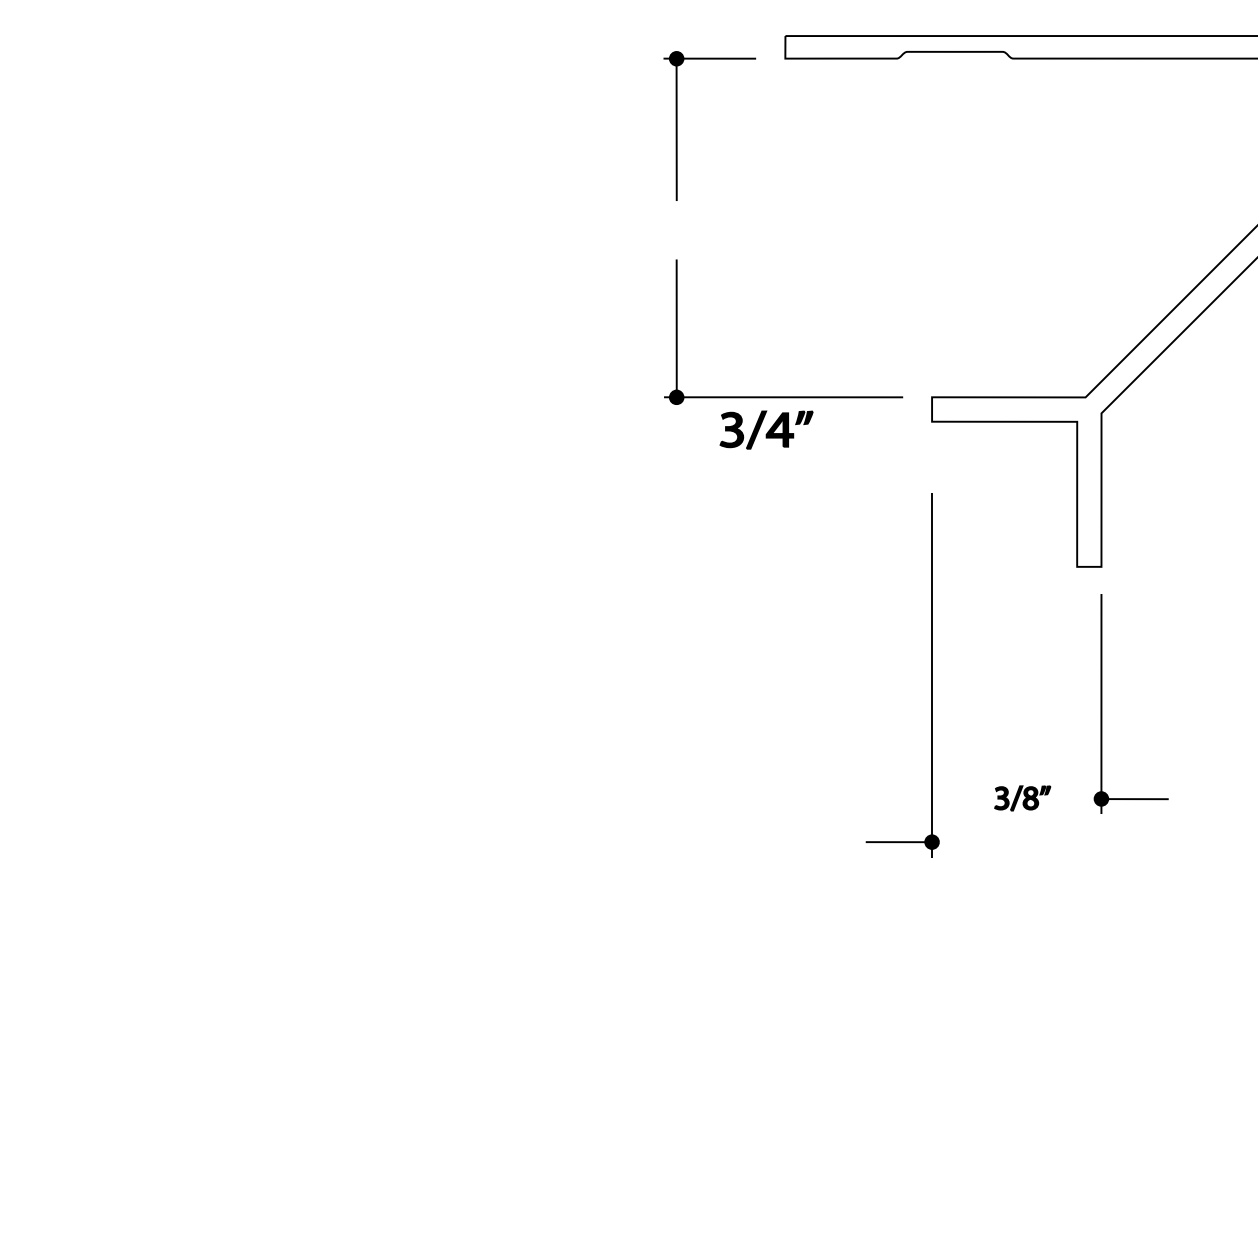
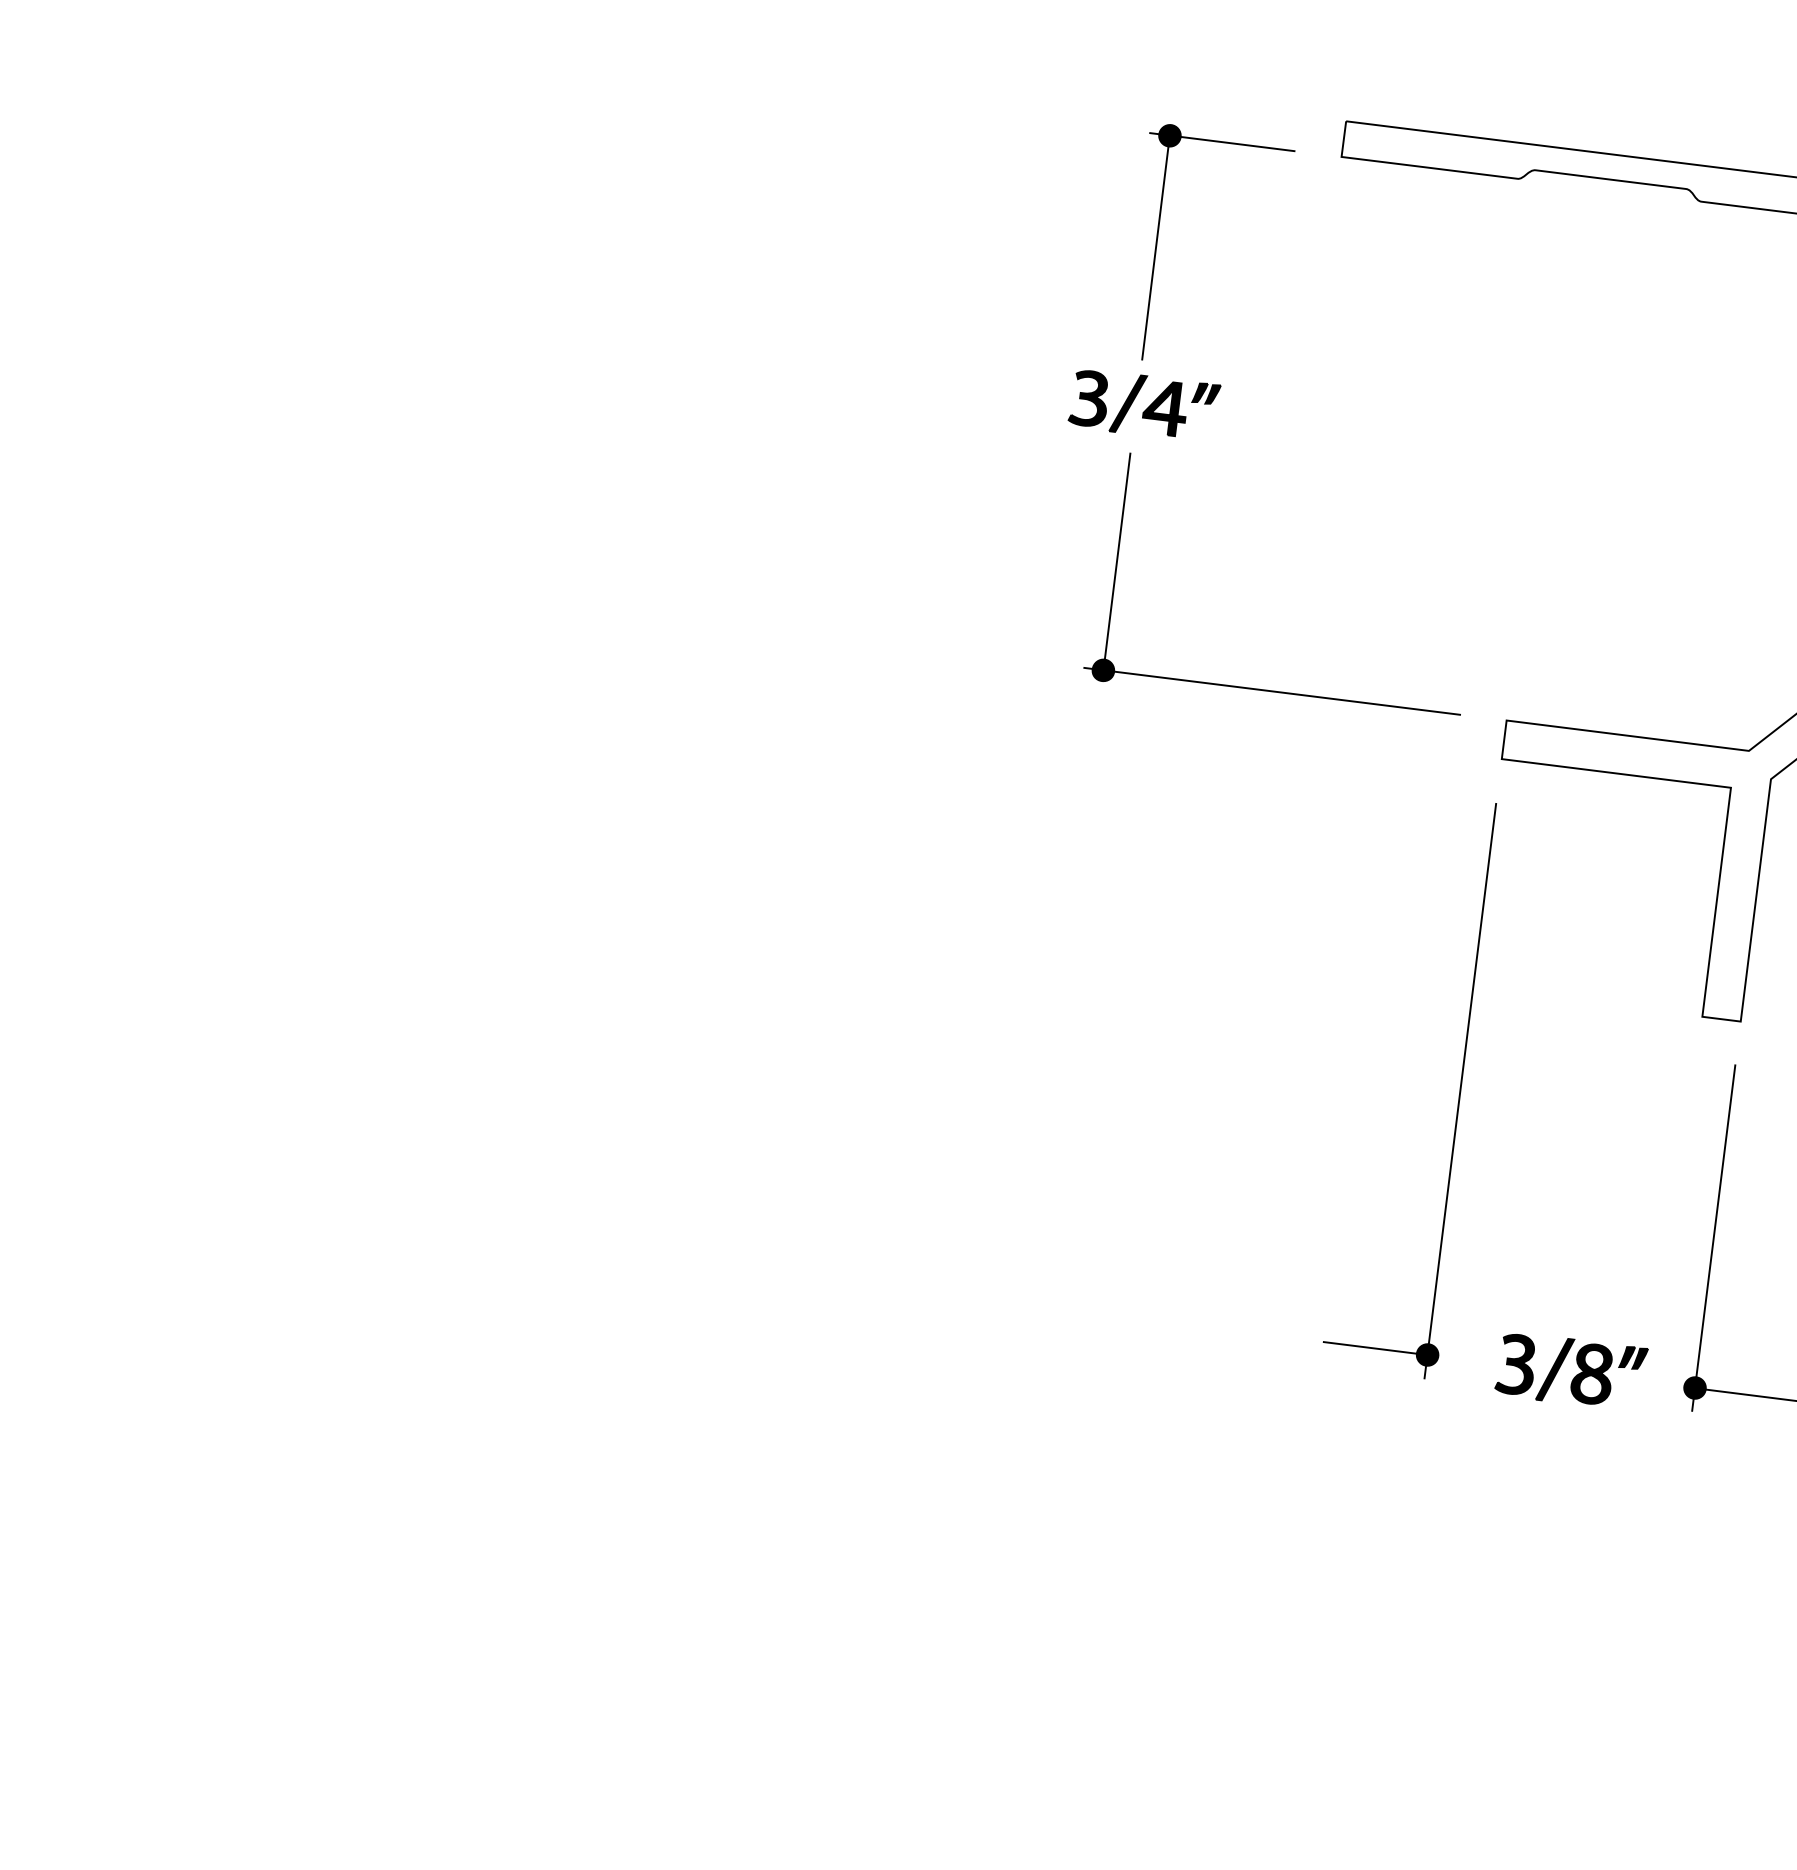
part: (766, 429) -> (1144, 404), moved
part: (931, 675) -> (1459, 1091), moved
part: (1022, 798) -> (1570, 1371), size x1.67

